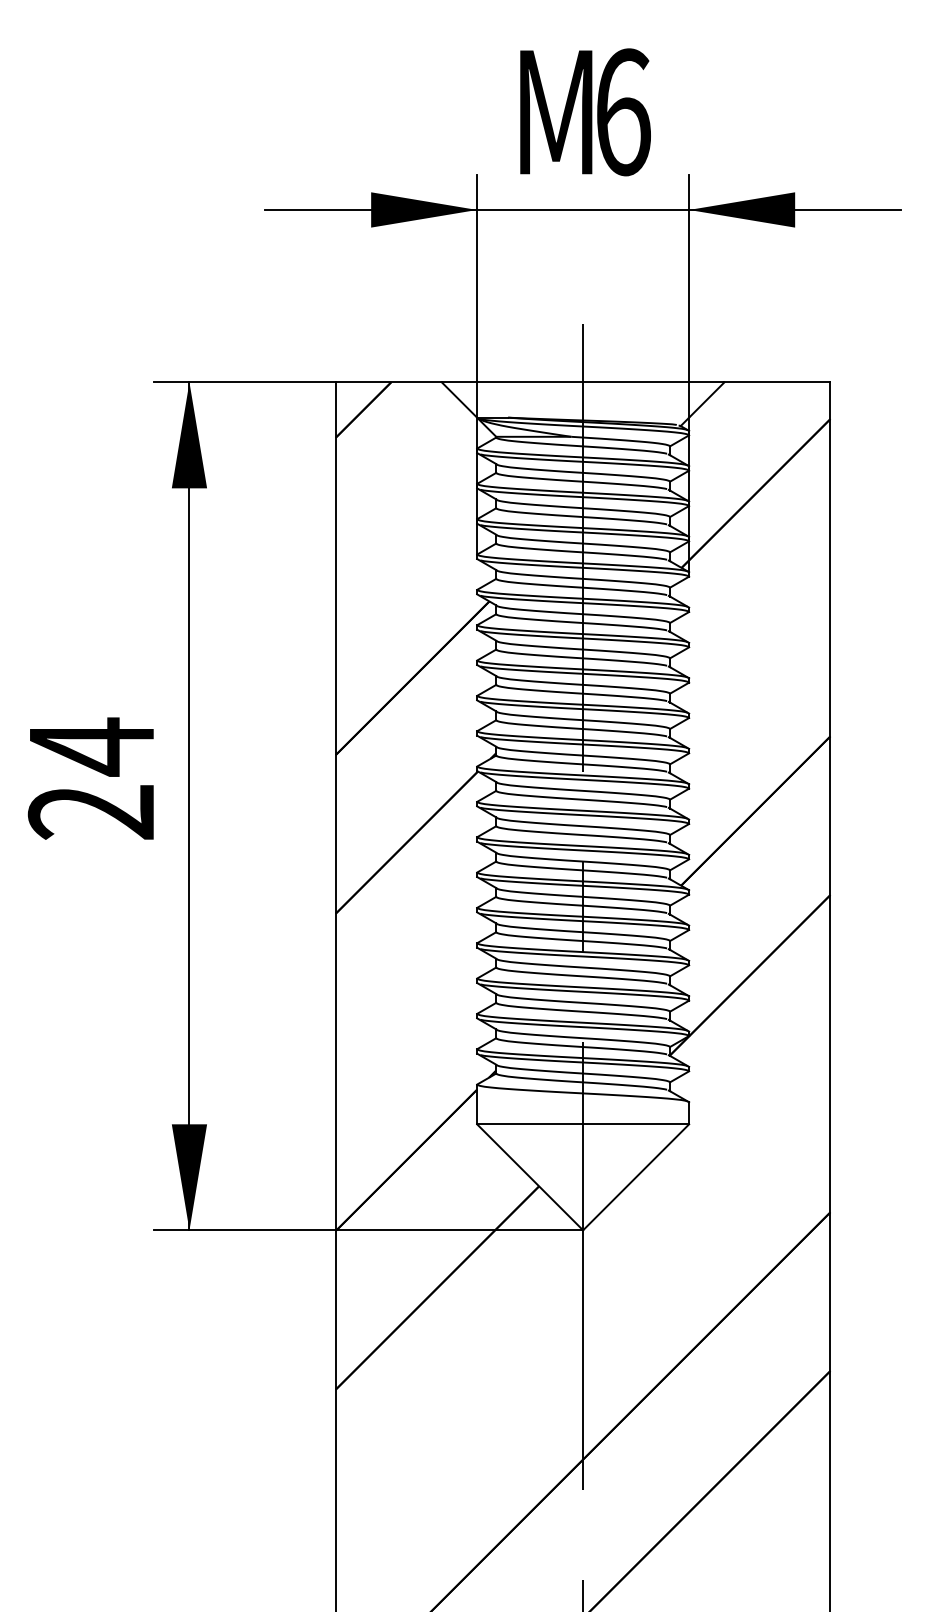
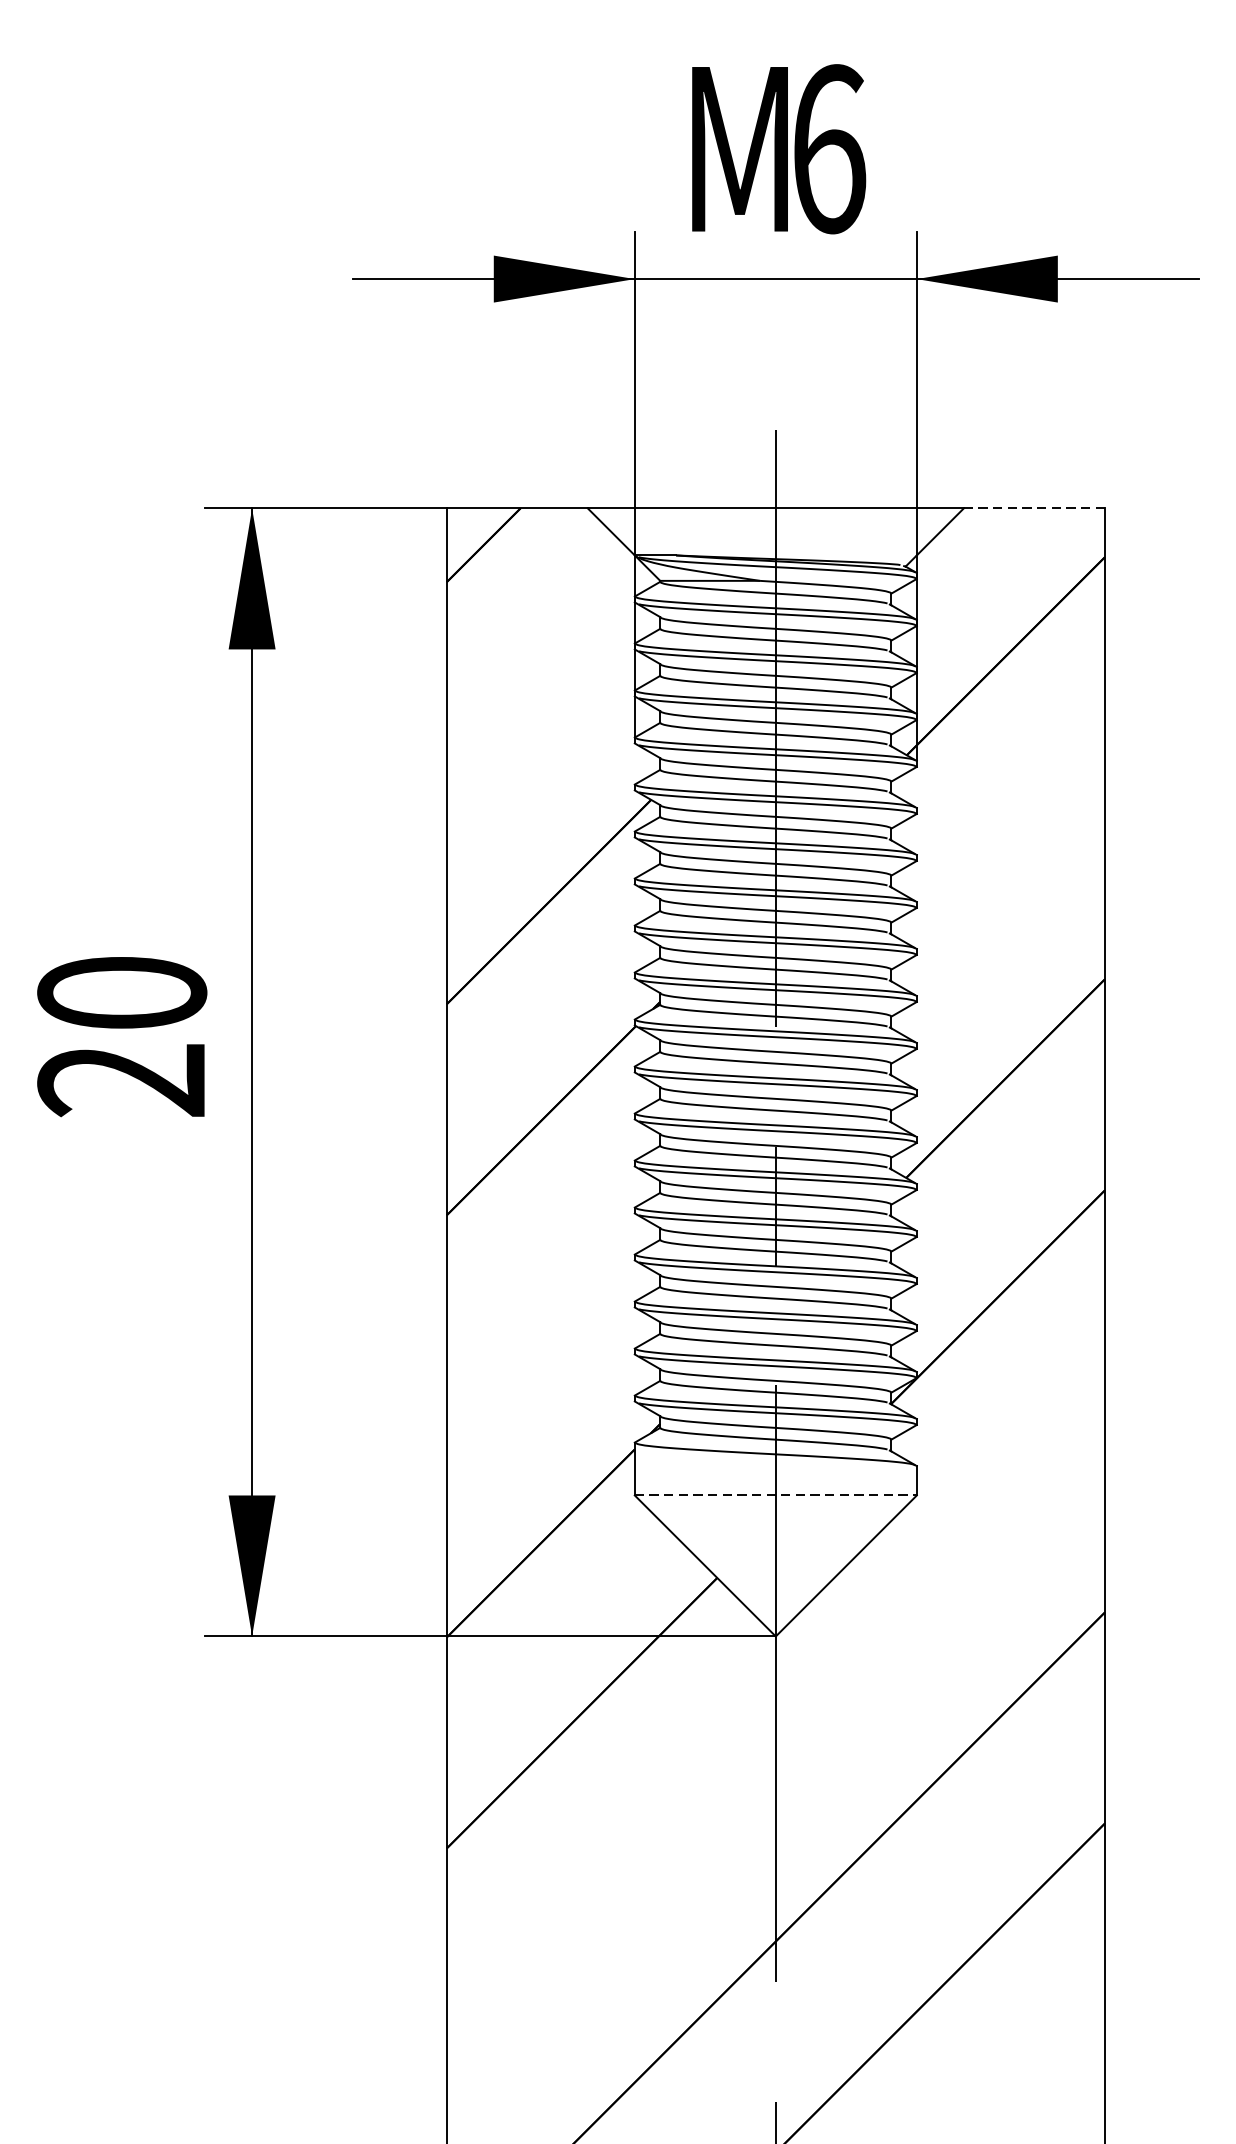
line: (777, 382) -> (1034, 508), solid -> dashed
text: (91, 746) -> (121, 992), 24 -> 20
line: (583, 1124) -> (776, 1495), solid -> dashed

